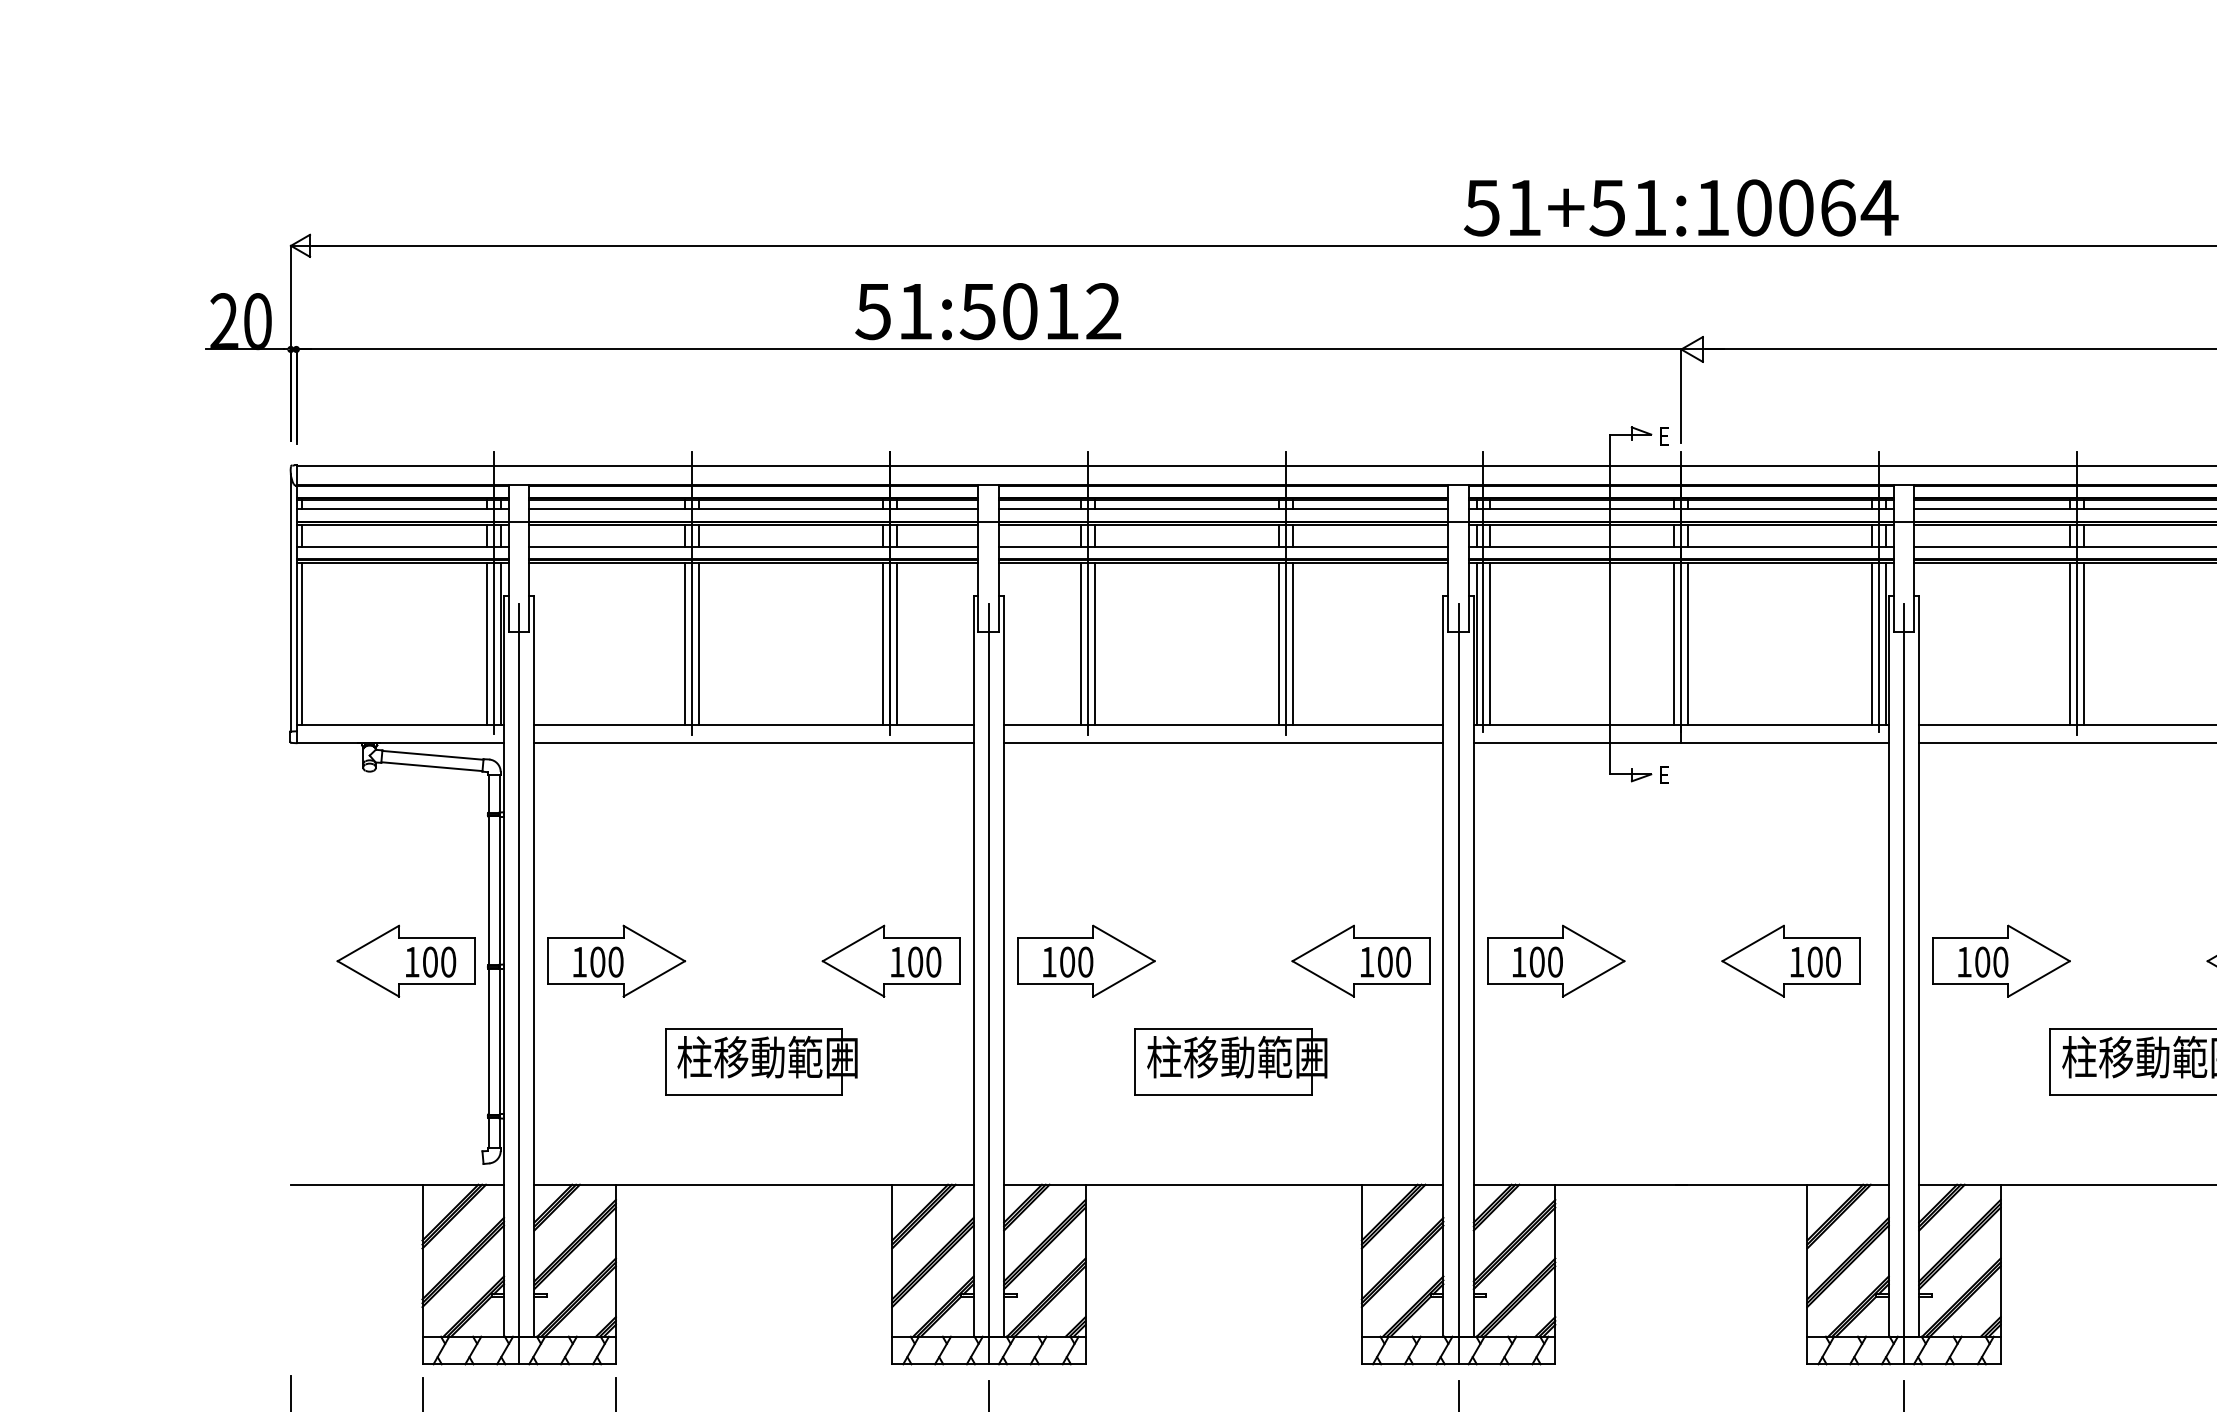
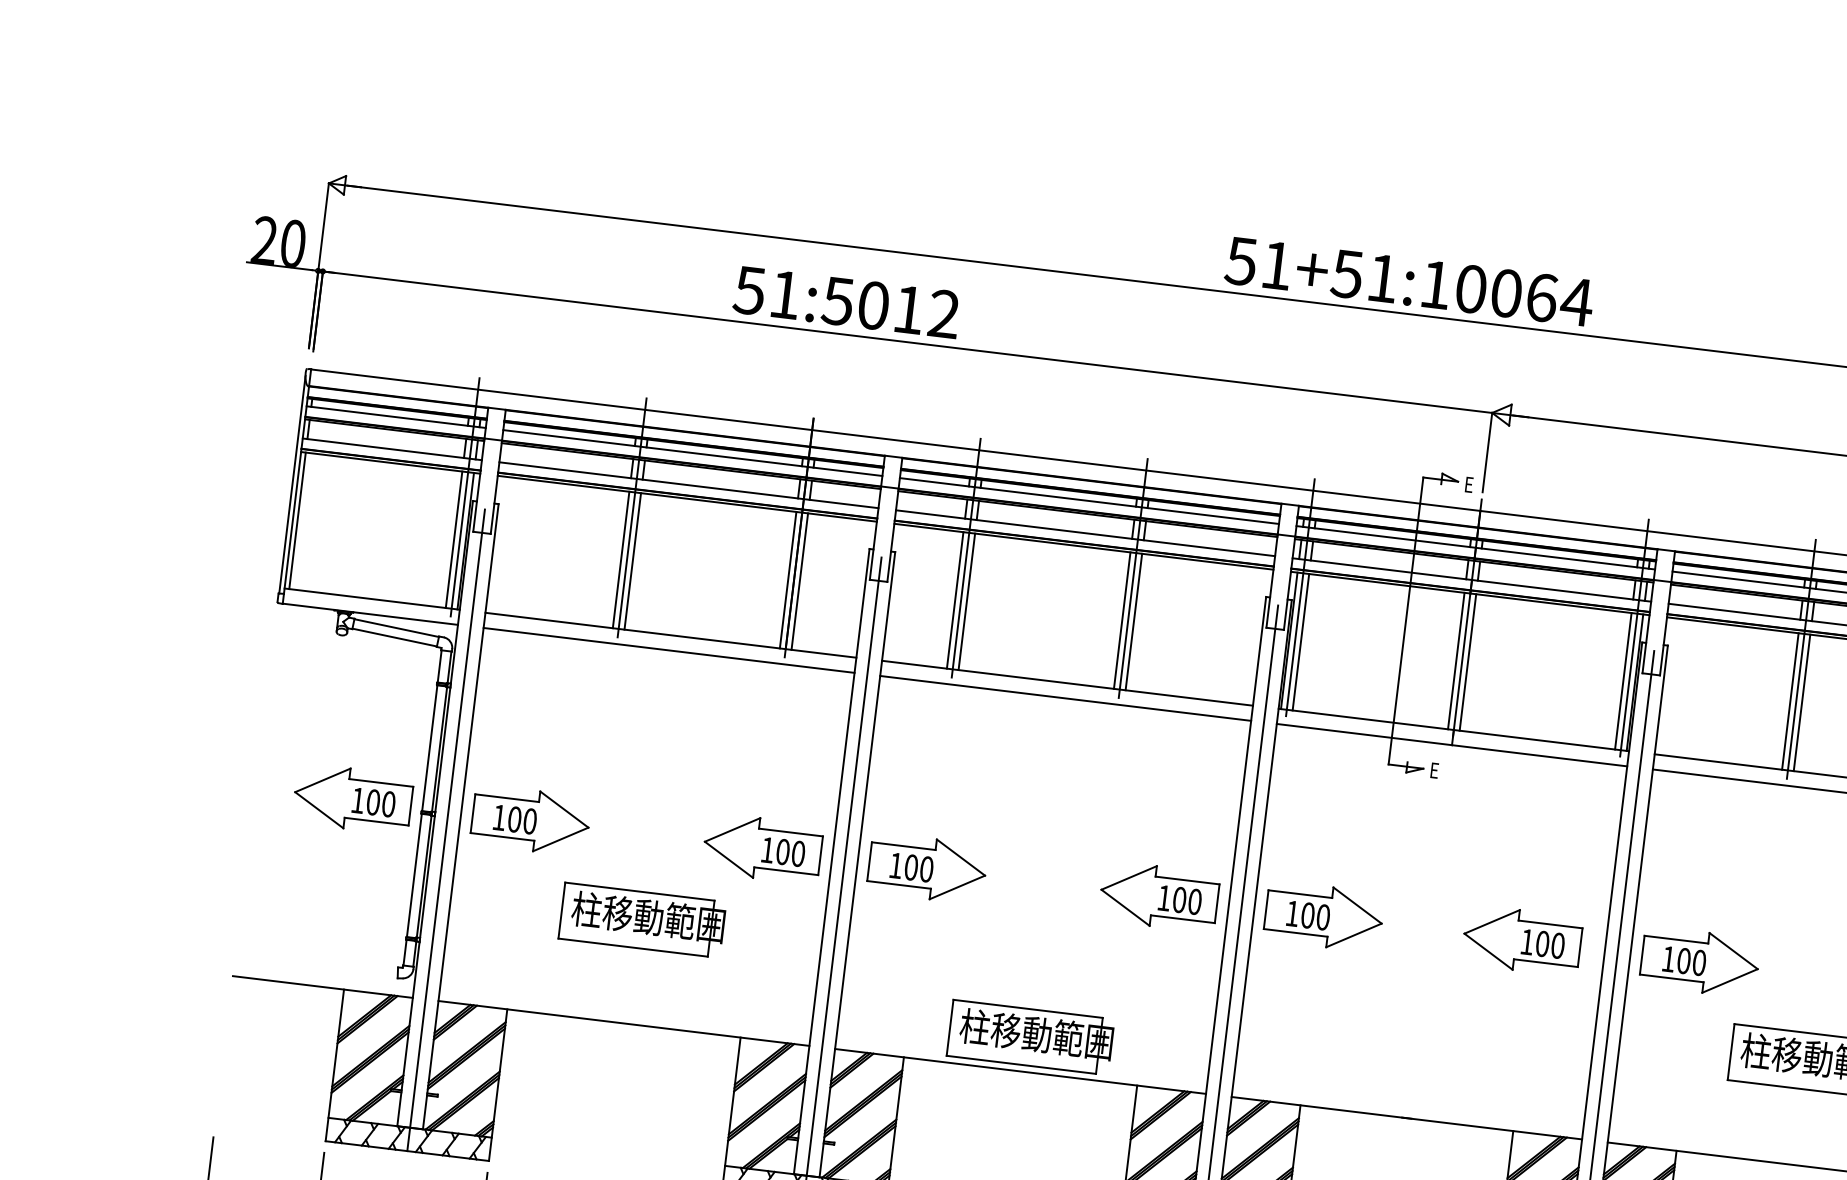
text: (1681, 207) -> (1409, 281), moved
text: (988, 311) -> (846, 302), moved
part: (1230, 1061) -> (1030, 1037), moved

